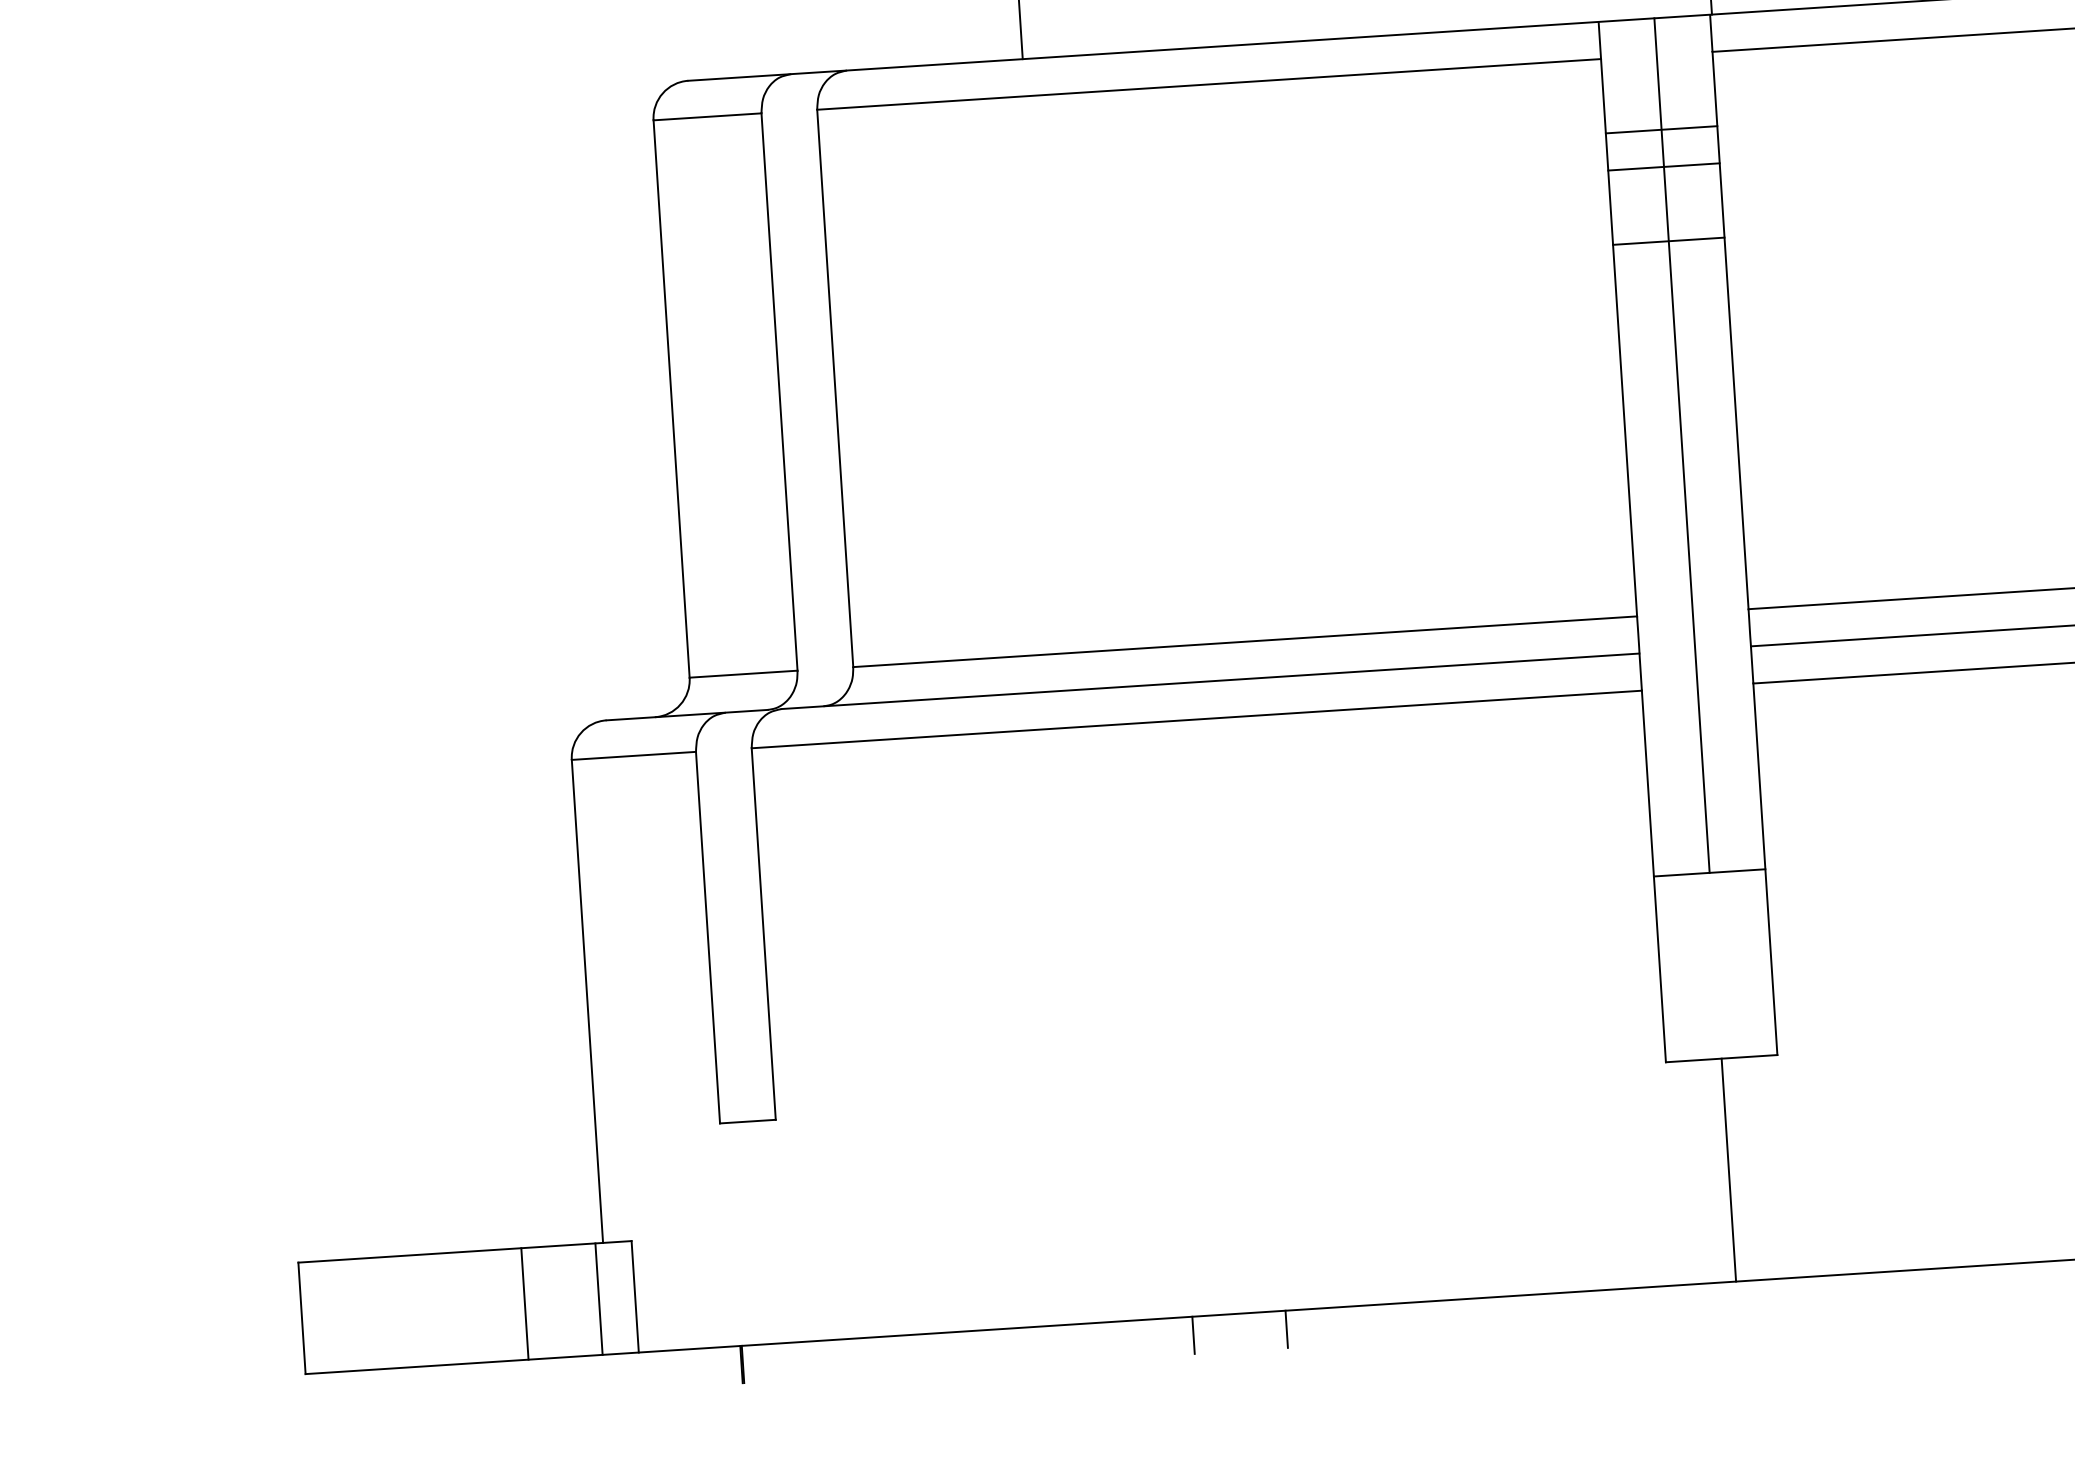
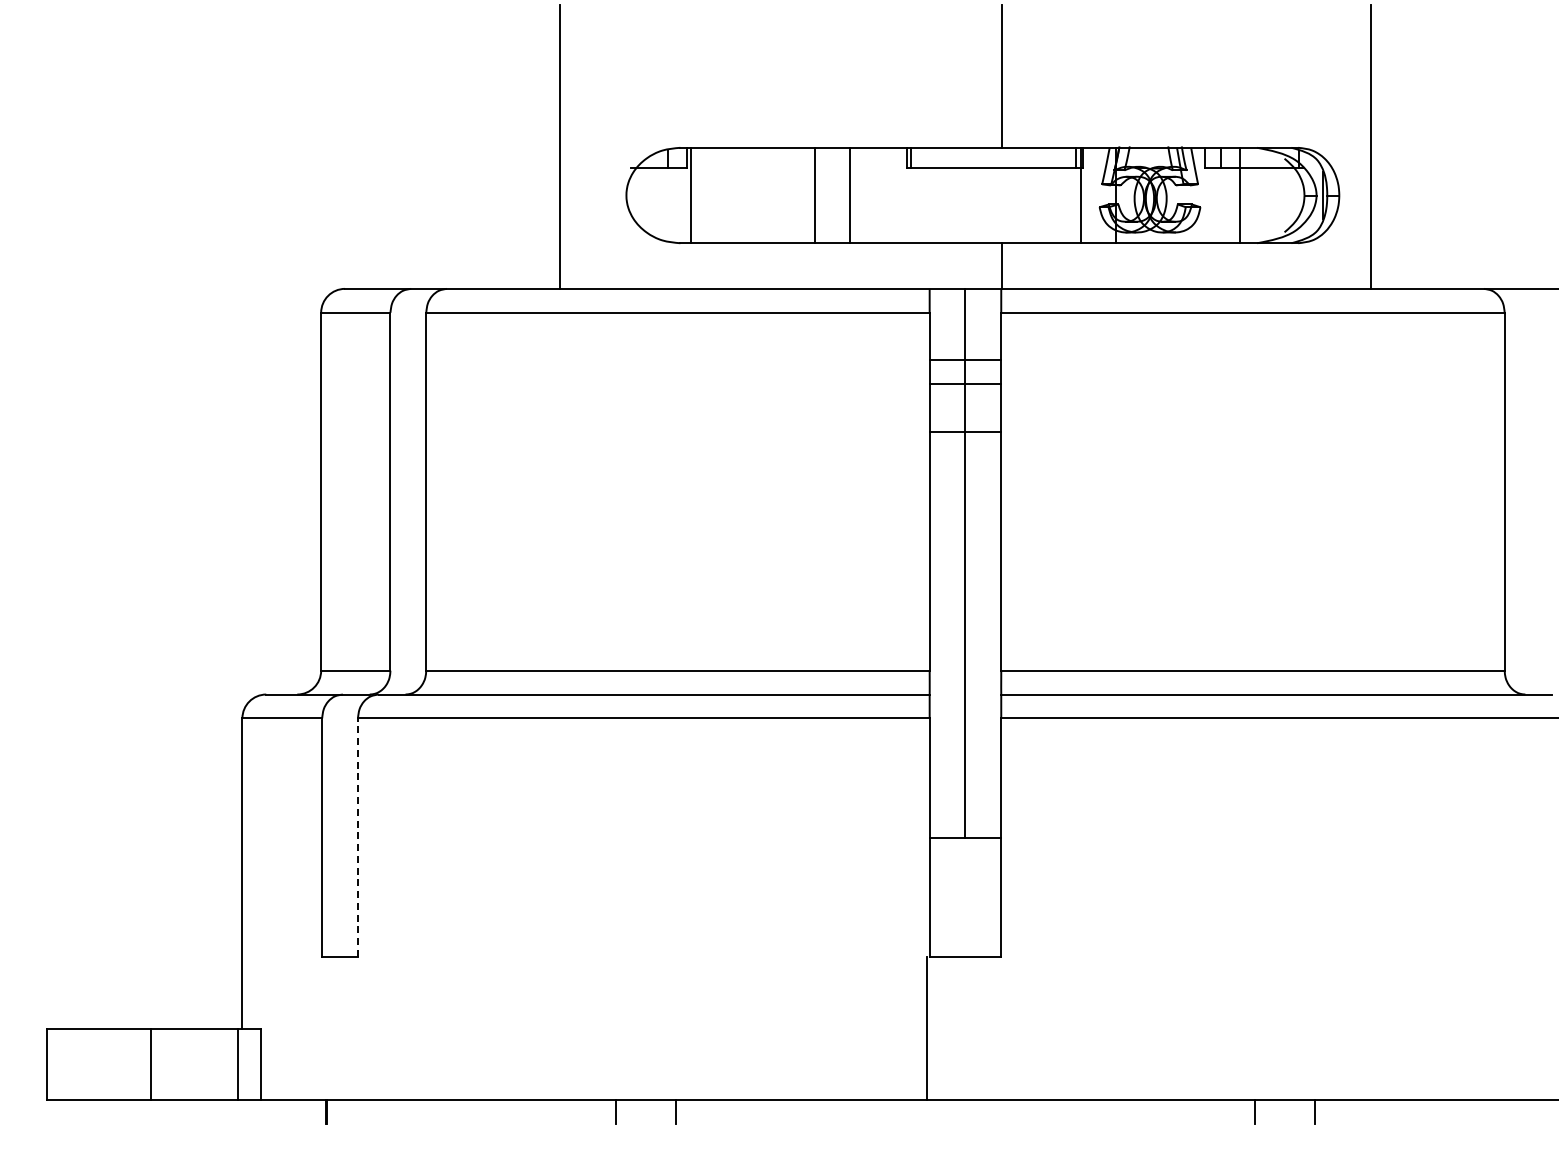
line: (762, 933) -> (357, 837), solid -> dashed
line: (1728, 1169) -> (927, 1028), moved
line: (524, 1304) -> (150, 1064), moved

